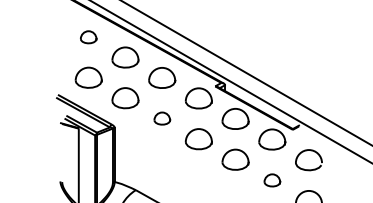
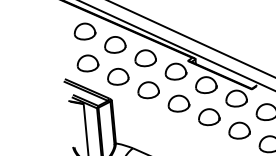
part: (88, 37) -> (84, 31), size x1.67
part: (162, 118) -> (148, 90), size x1.67
part: (272, 180) -> (239, 130), size x1.67

